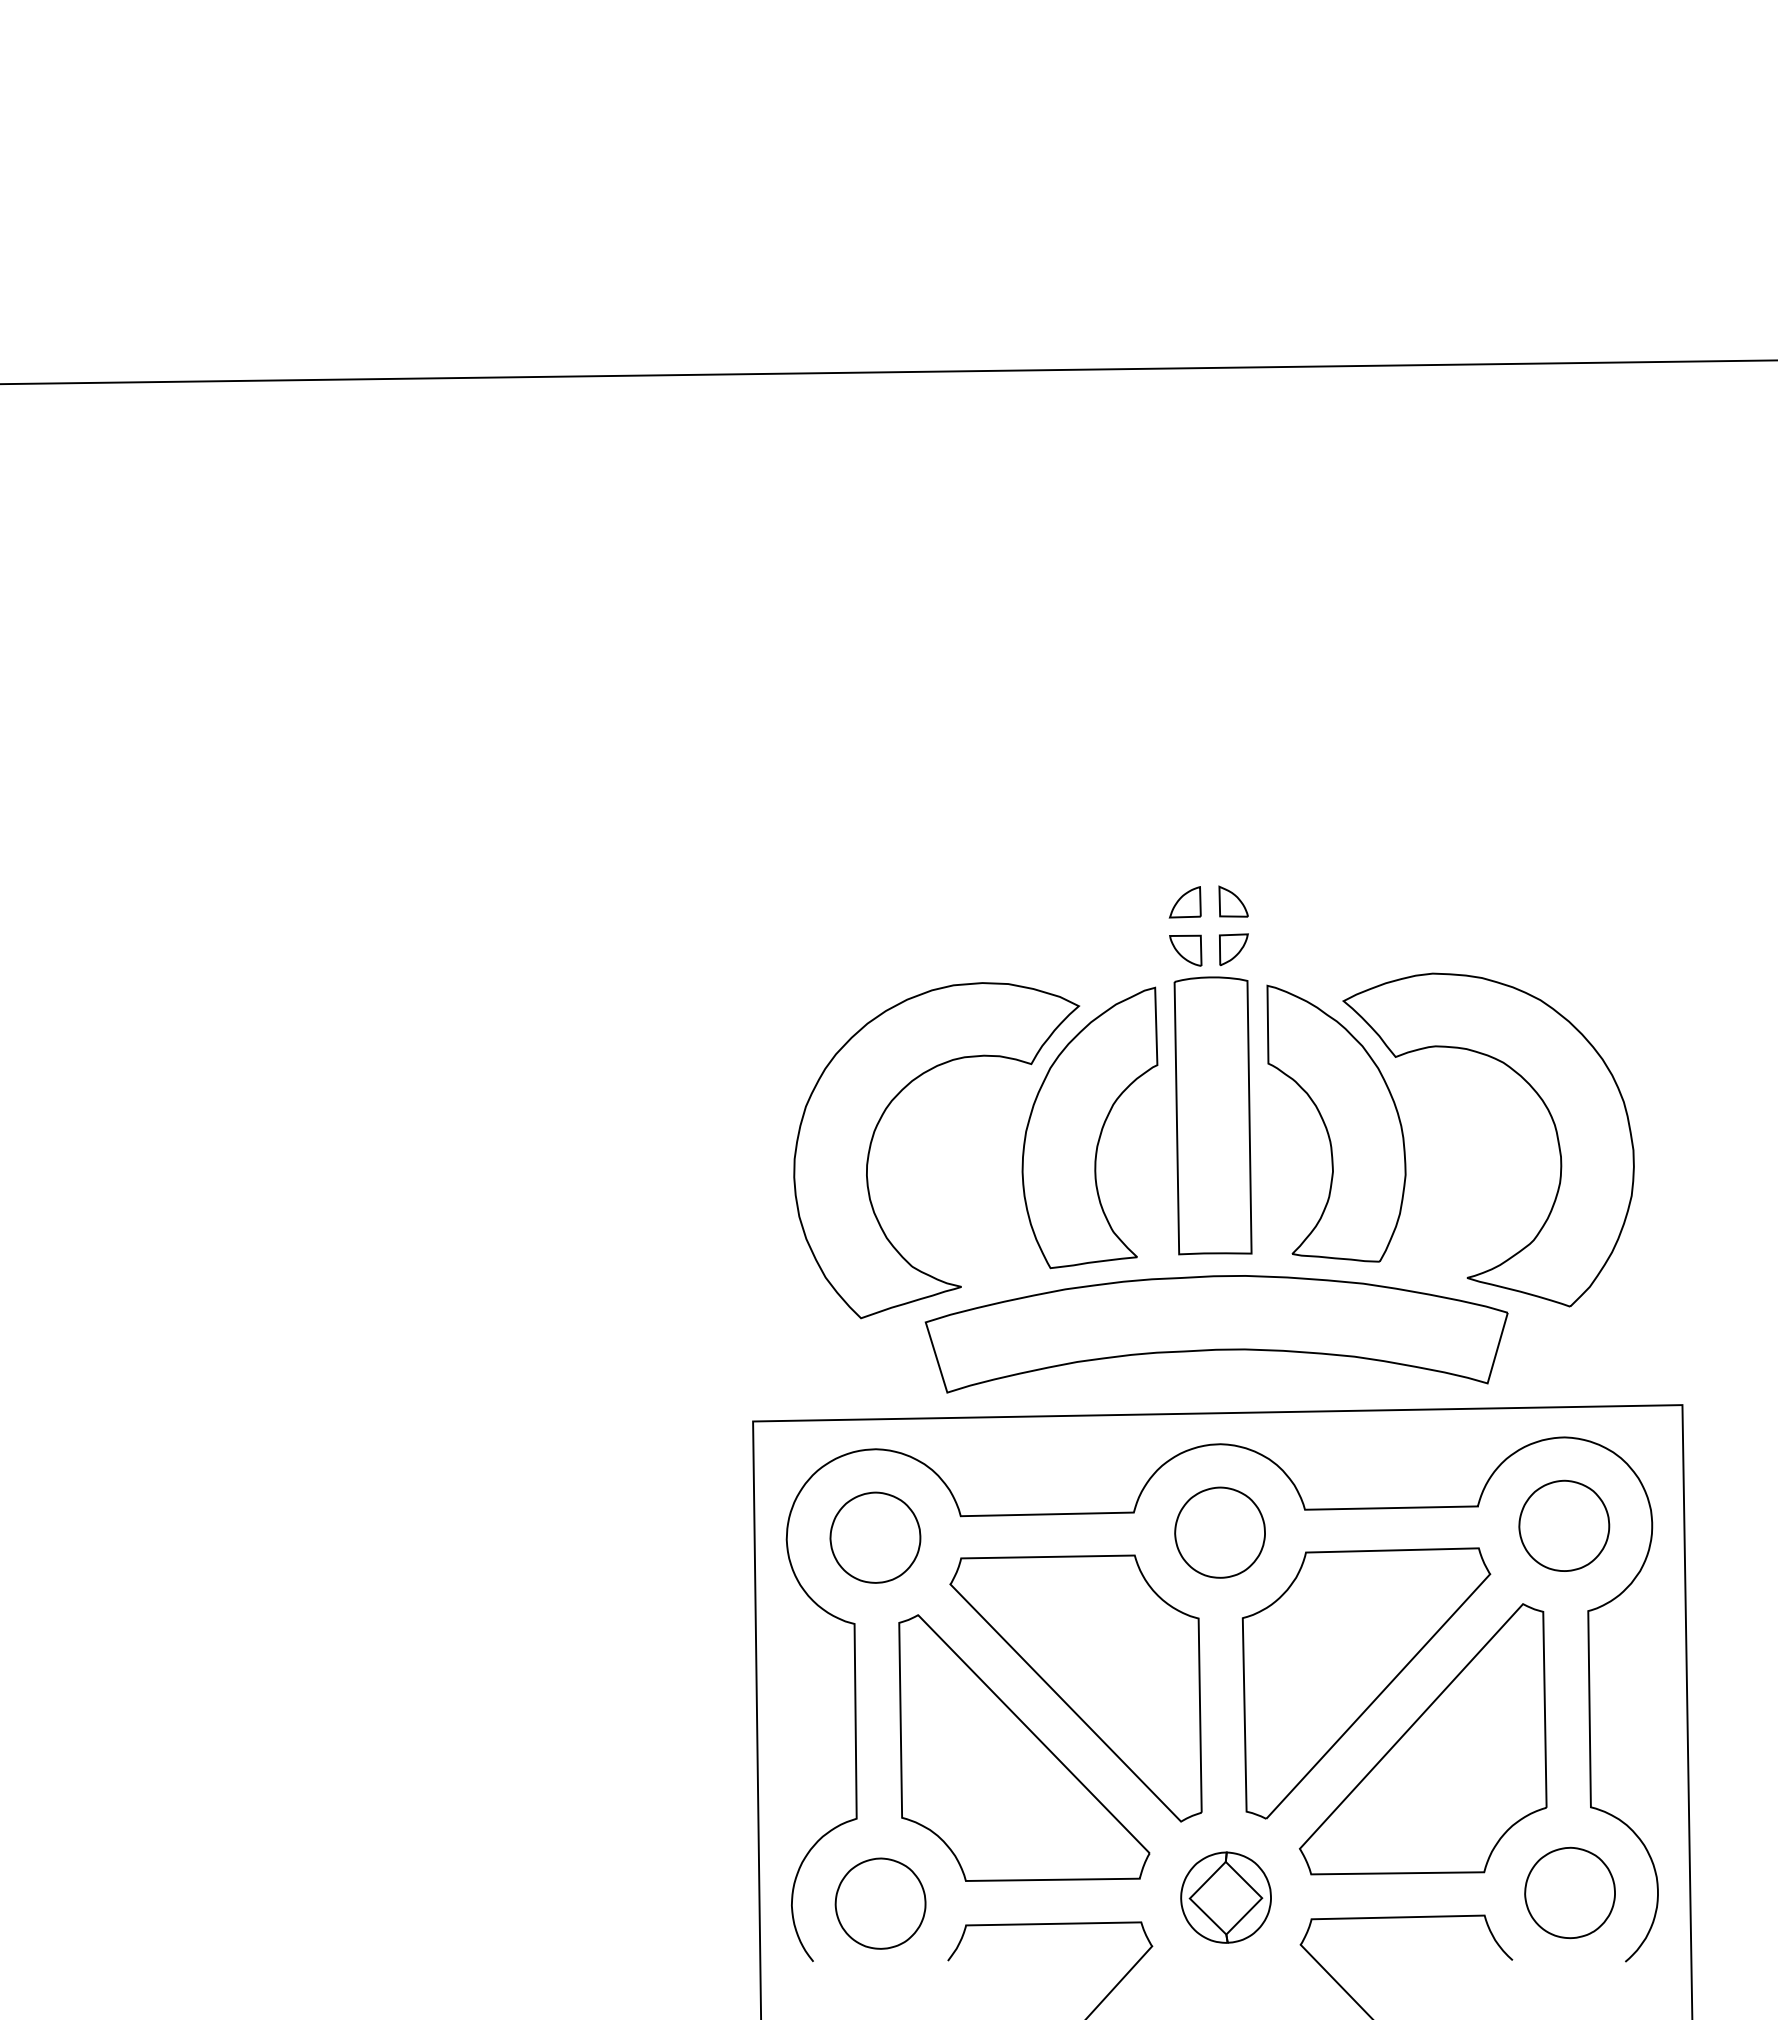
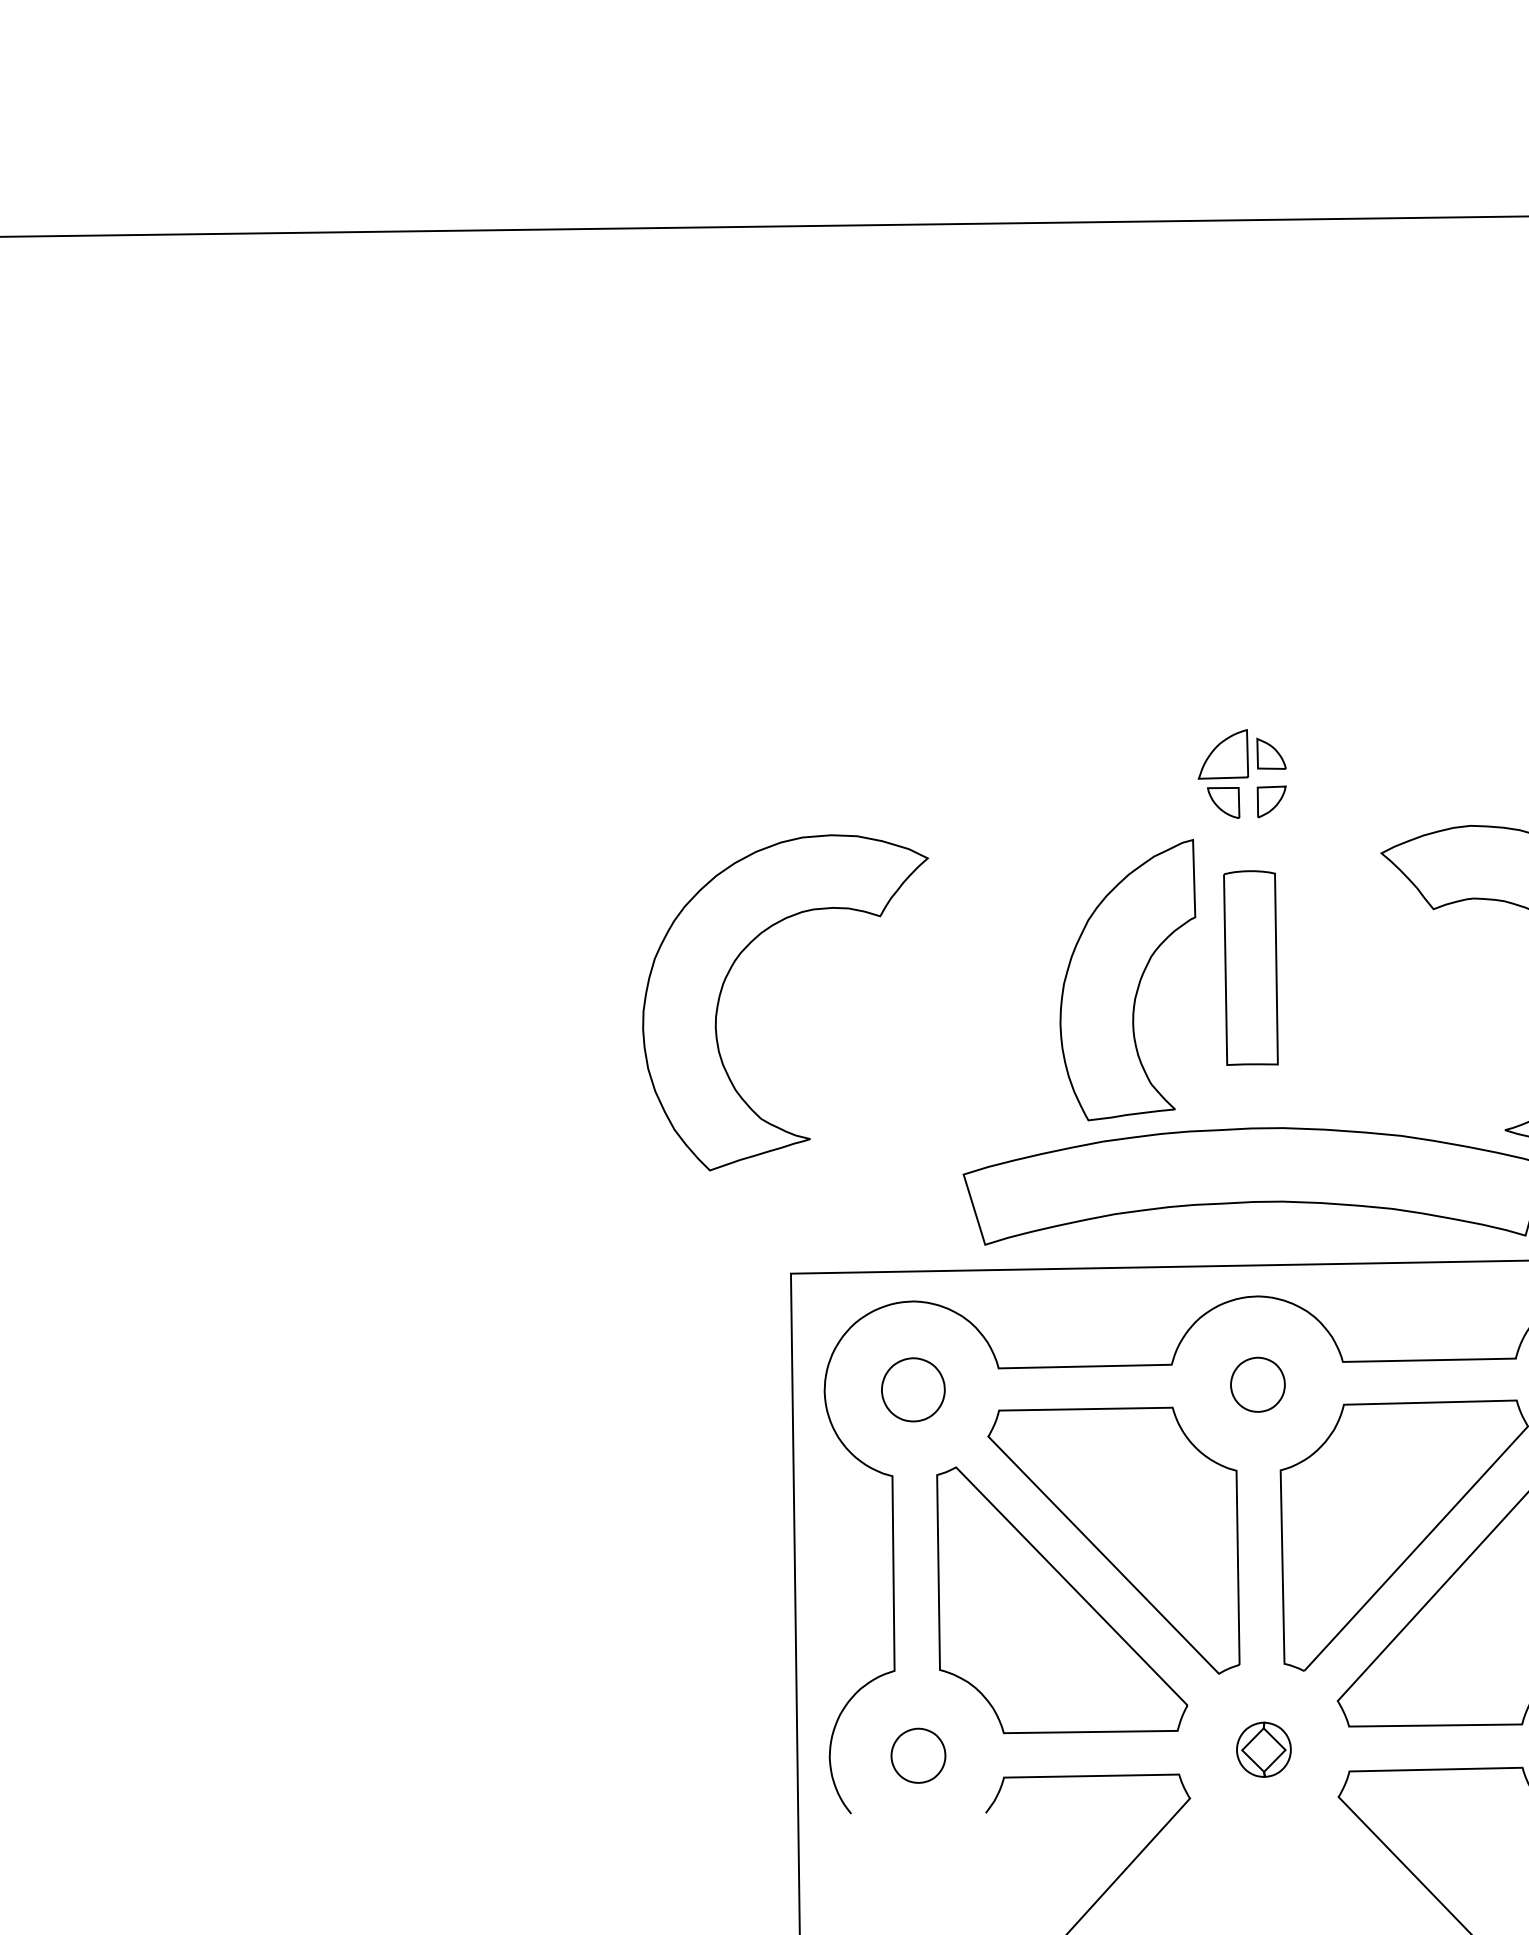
part: (1184, 902) -> (1222, 754), size x1.6
part: (1212, 1115) -> (1250, 967), size x0.7
part: (880, 1121) -> (729, 973), moved
part: (1336, 1123) -> (1374, 975), removed
part: (1219, 1532) -> (1257, 1384), size x0.6
part: (875, 1537) -> (913, 1389), size x0.7
part: (1225, 1897) -> (1263, 1749), size x0.6
part: (880, 1903) -> (918, 1755), size x0.6

